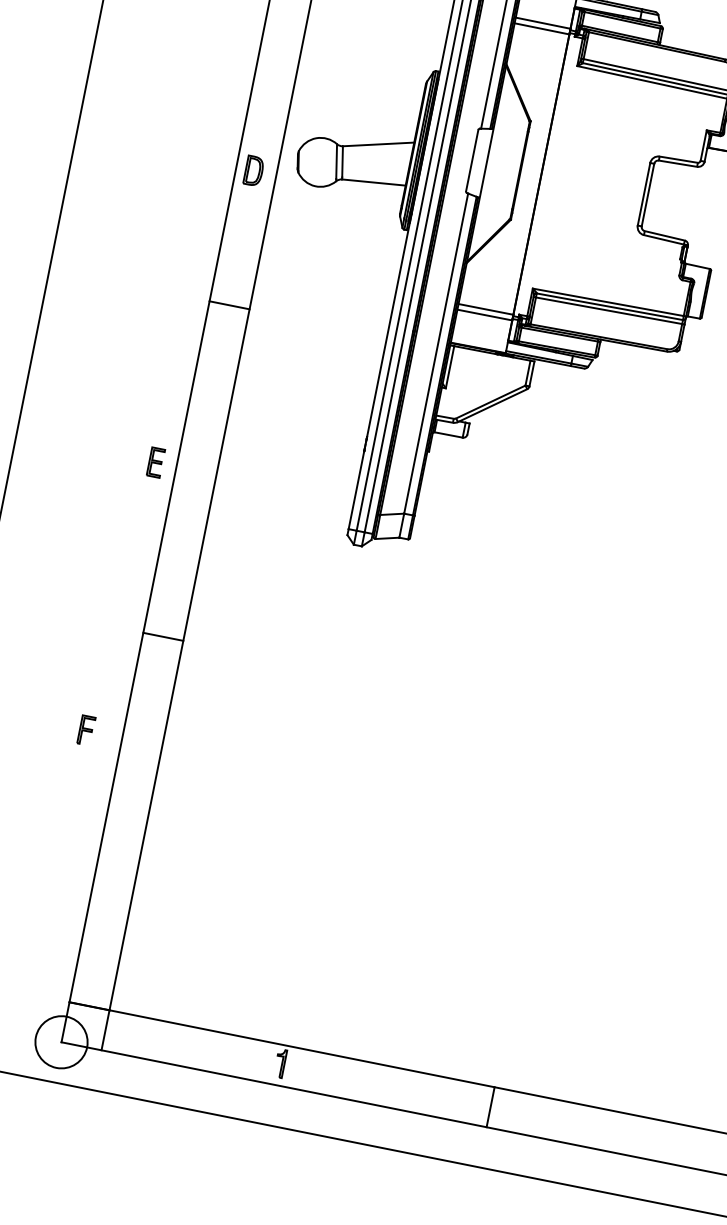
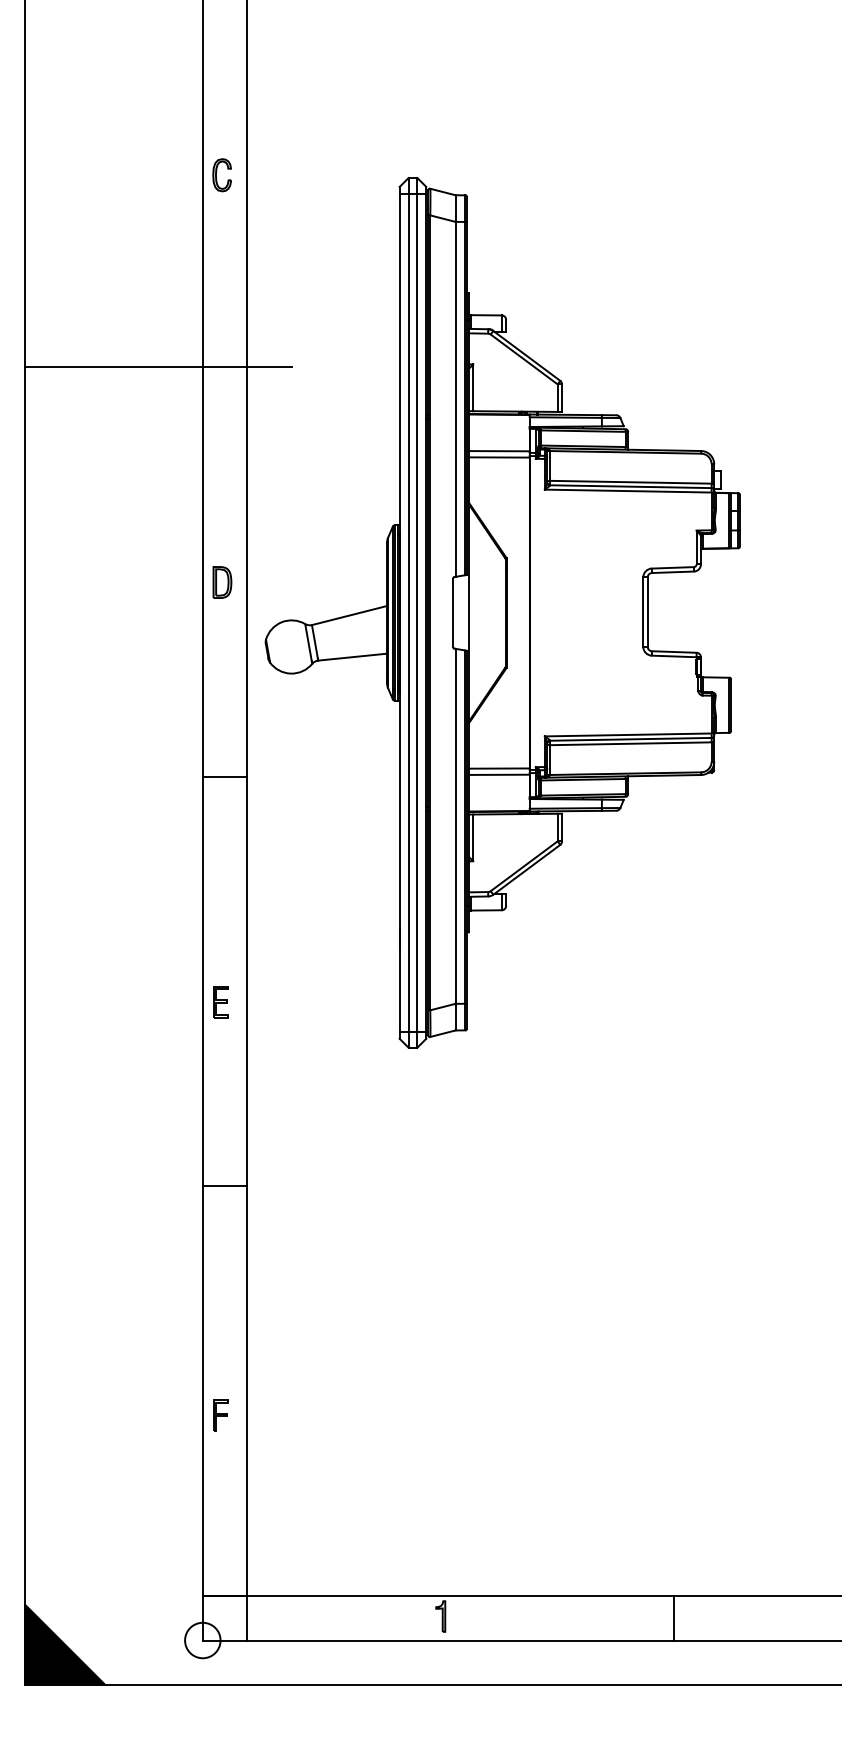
part: (254, 171) -> (222, 582), moved
line: (229, 304) -> (224, 776), moved
part: (155, 462) -> (220, 1002), moved
part: (86, 730) -> (220, 1415), moved
circle: (61, 1042) -> (202, 1640), size x0.62

